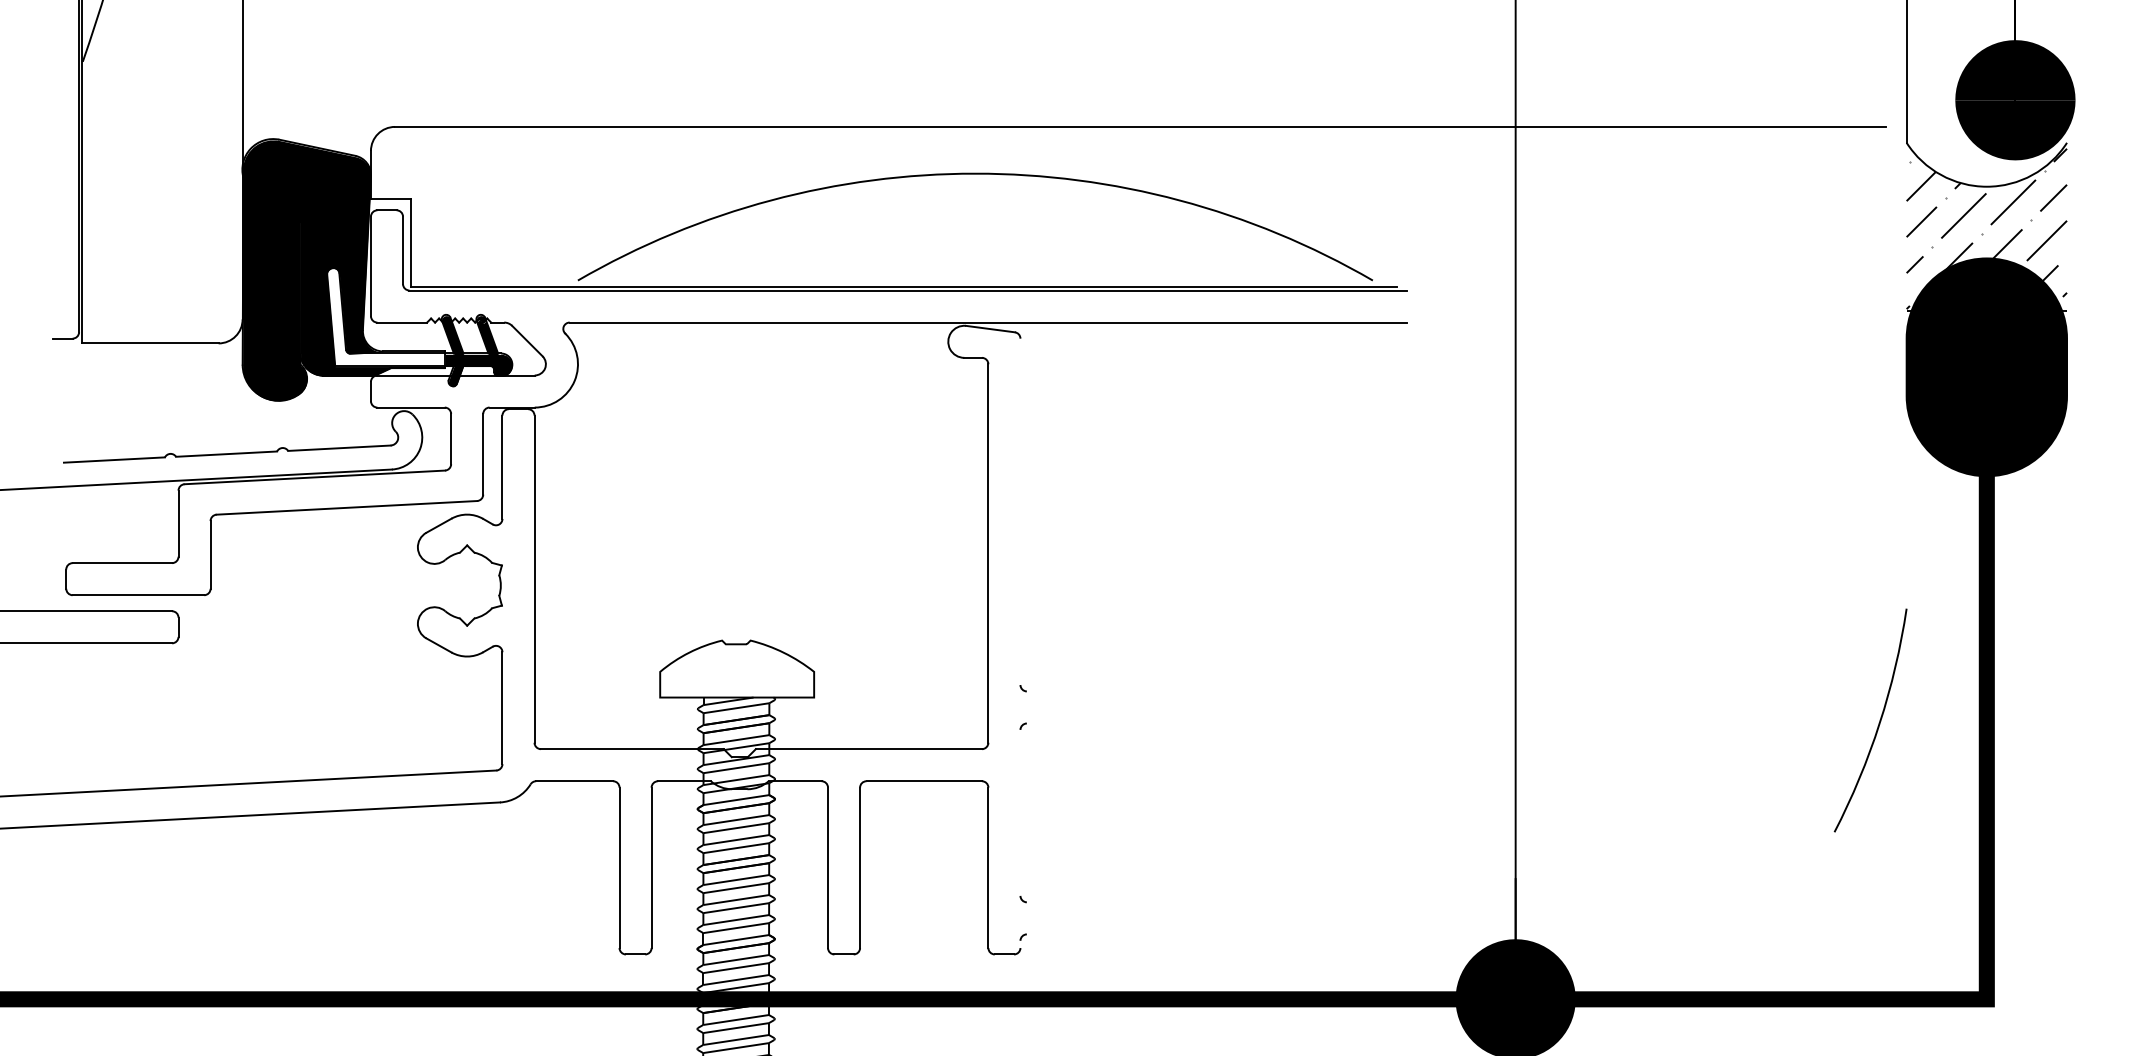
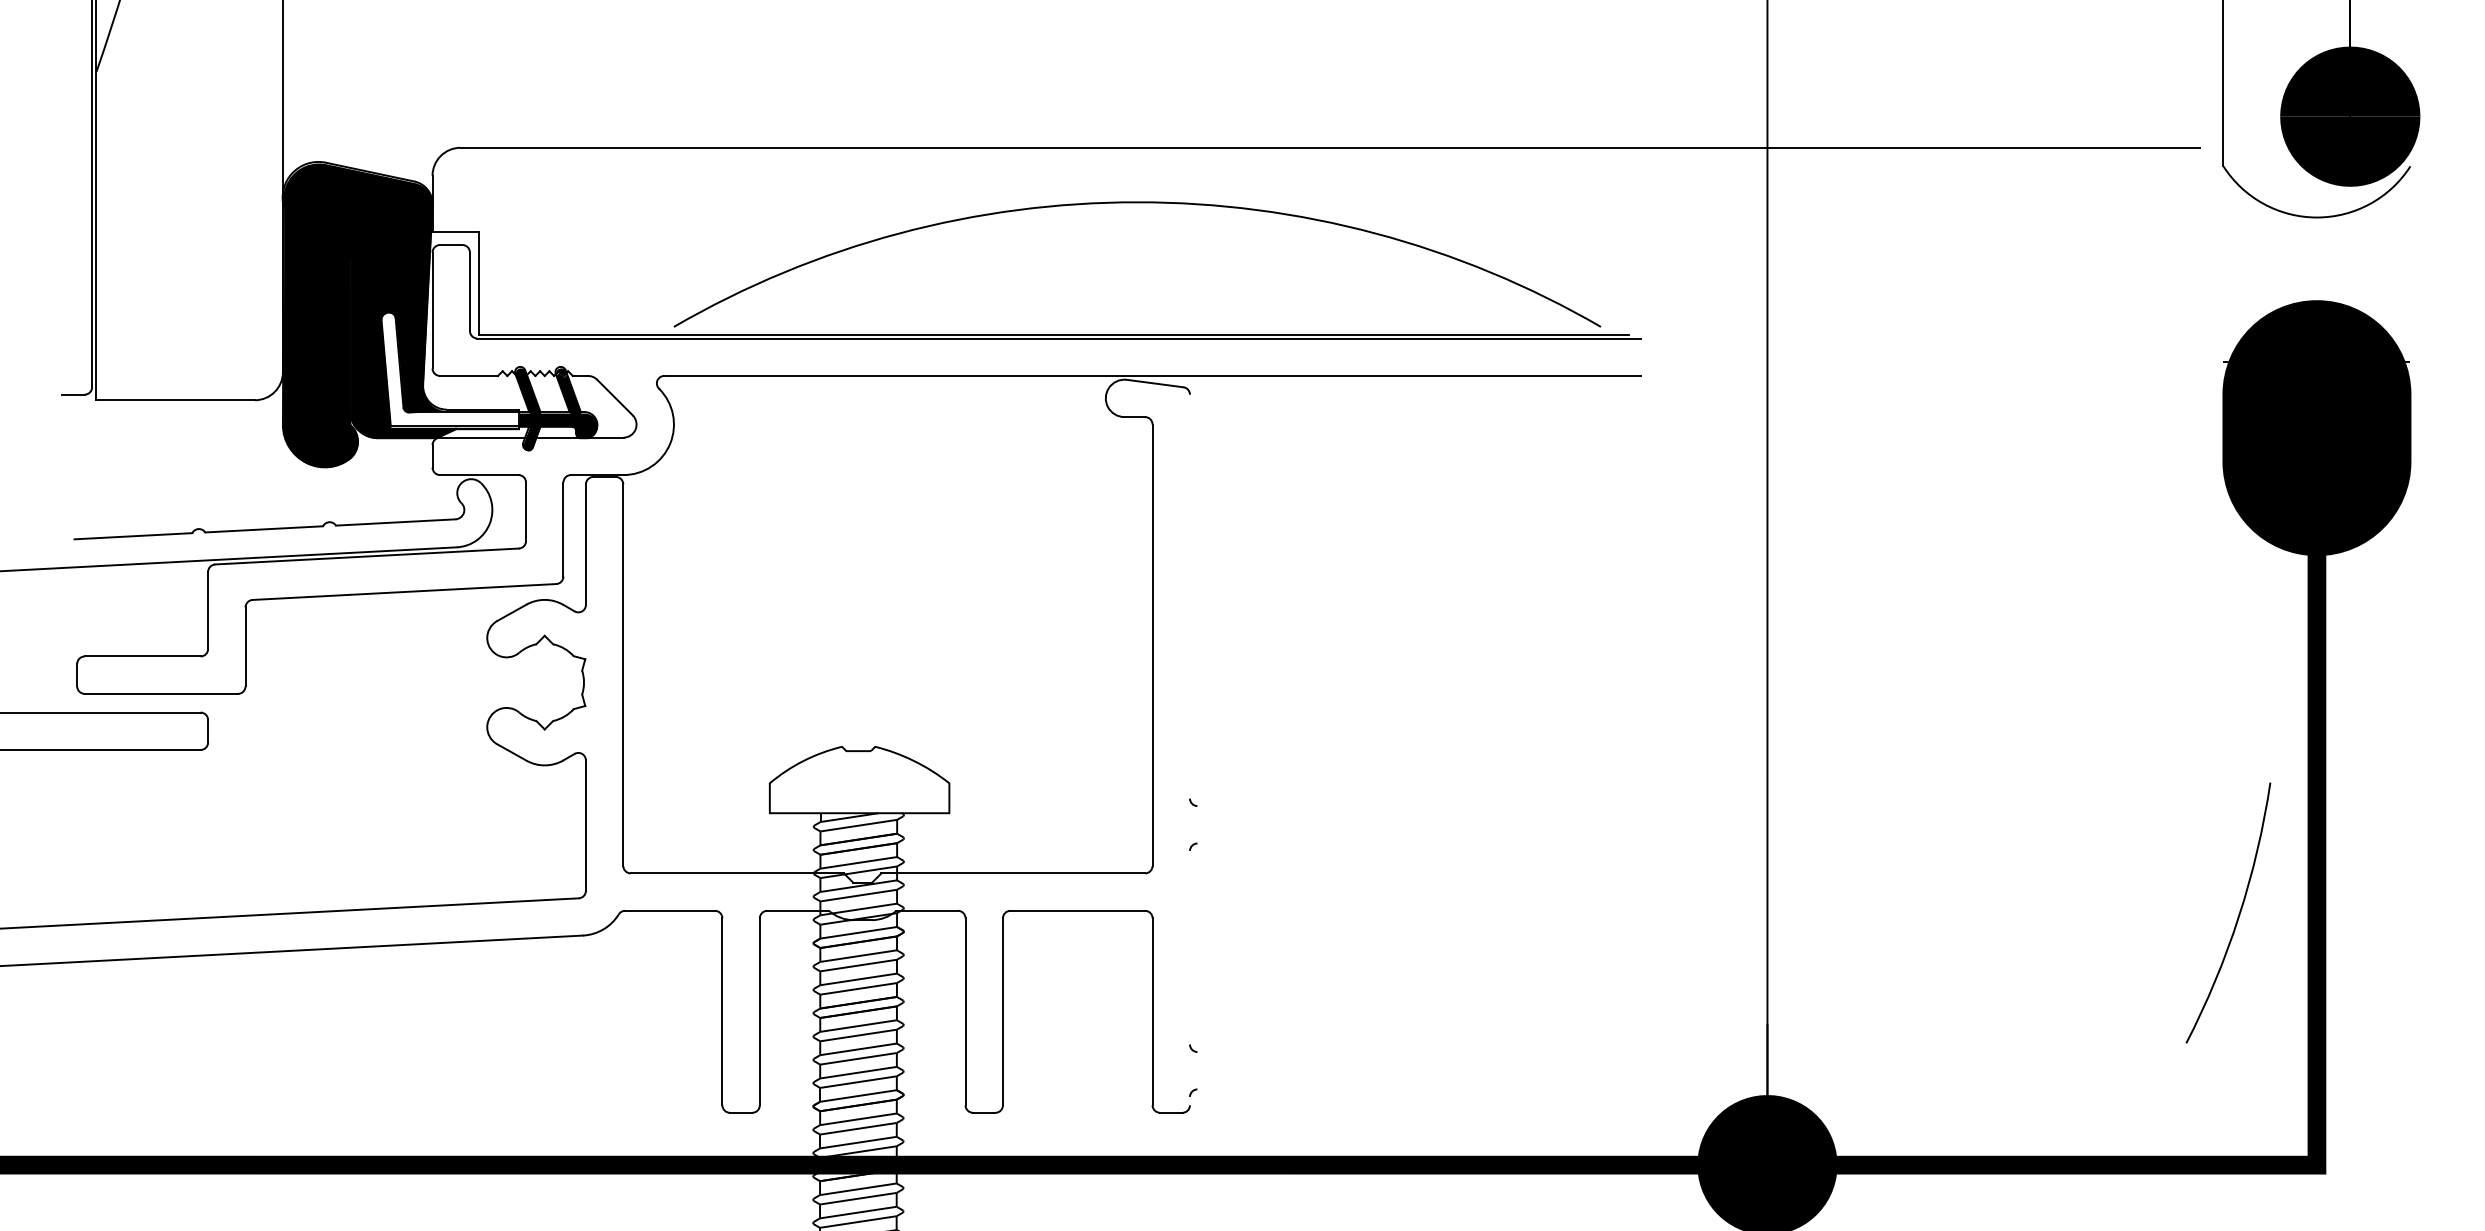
hatch: (1986, 229) -> (2316, 267), removed
arc: (1878, 723) -> (2237, 916), moved

